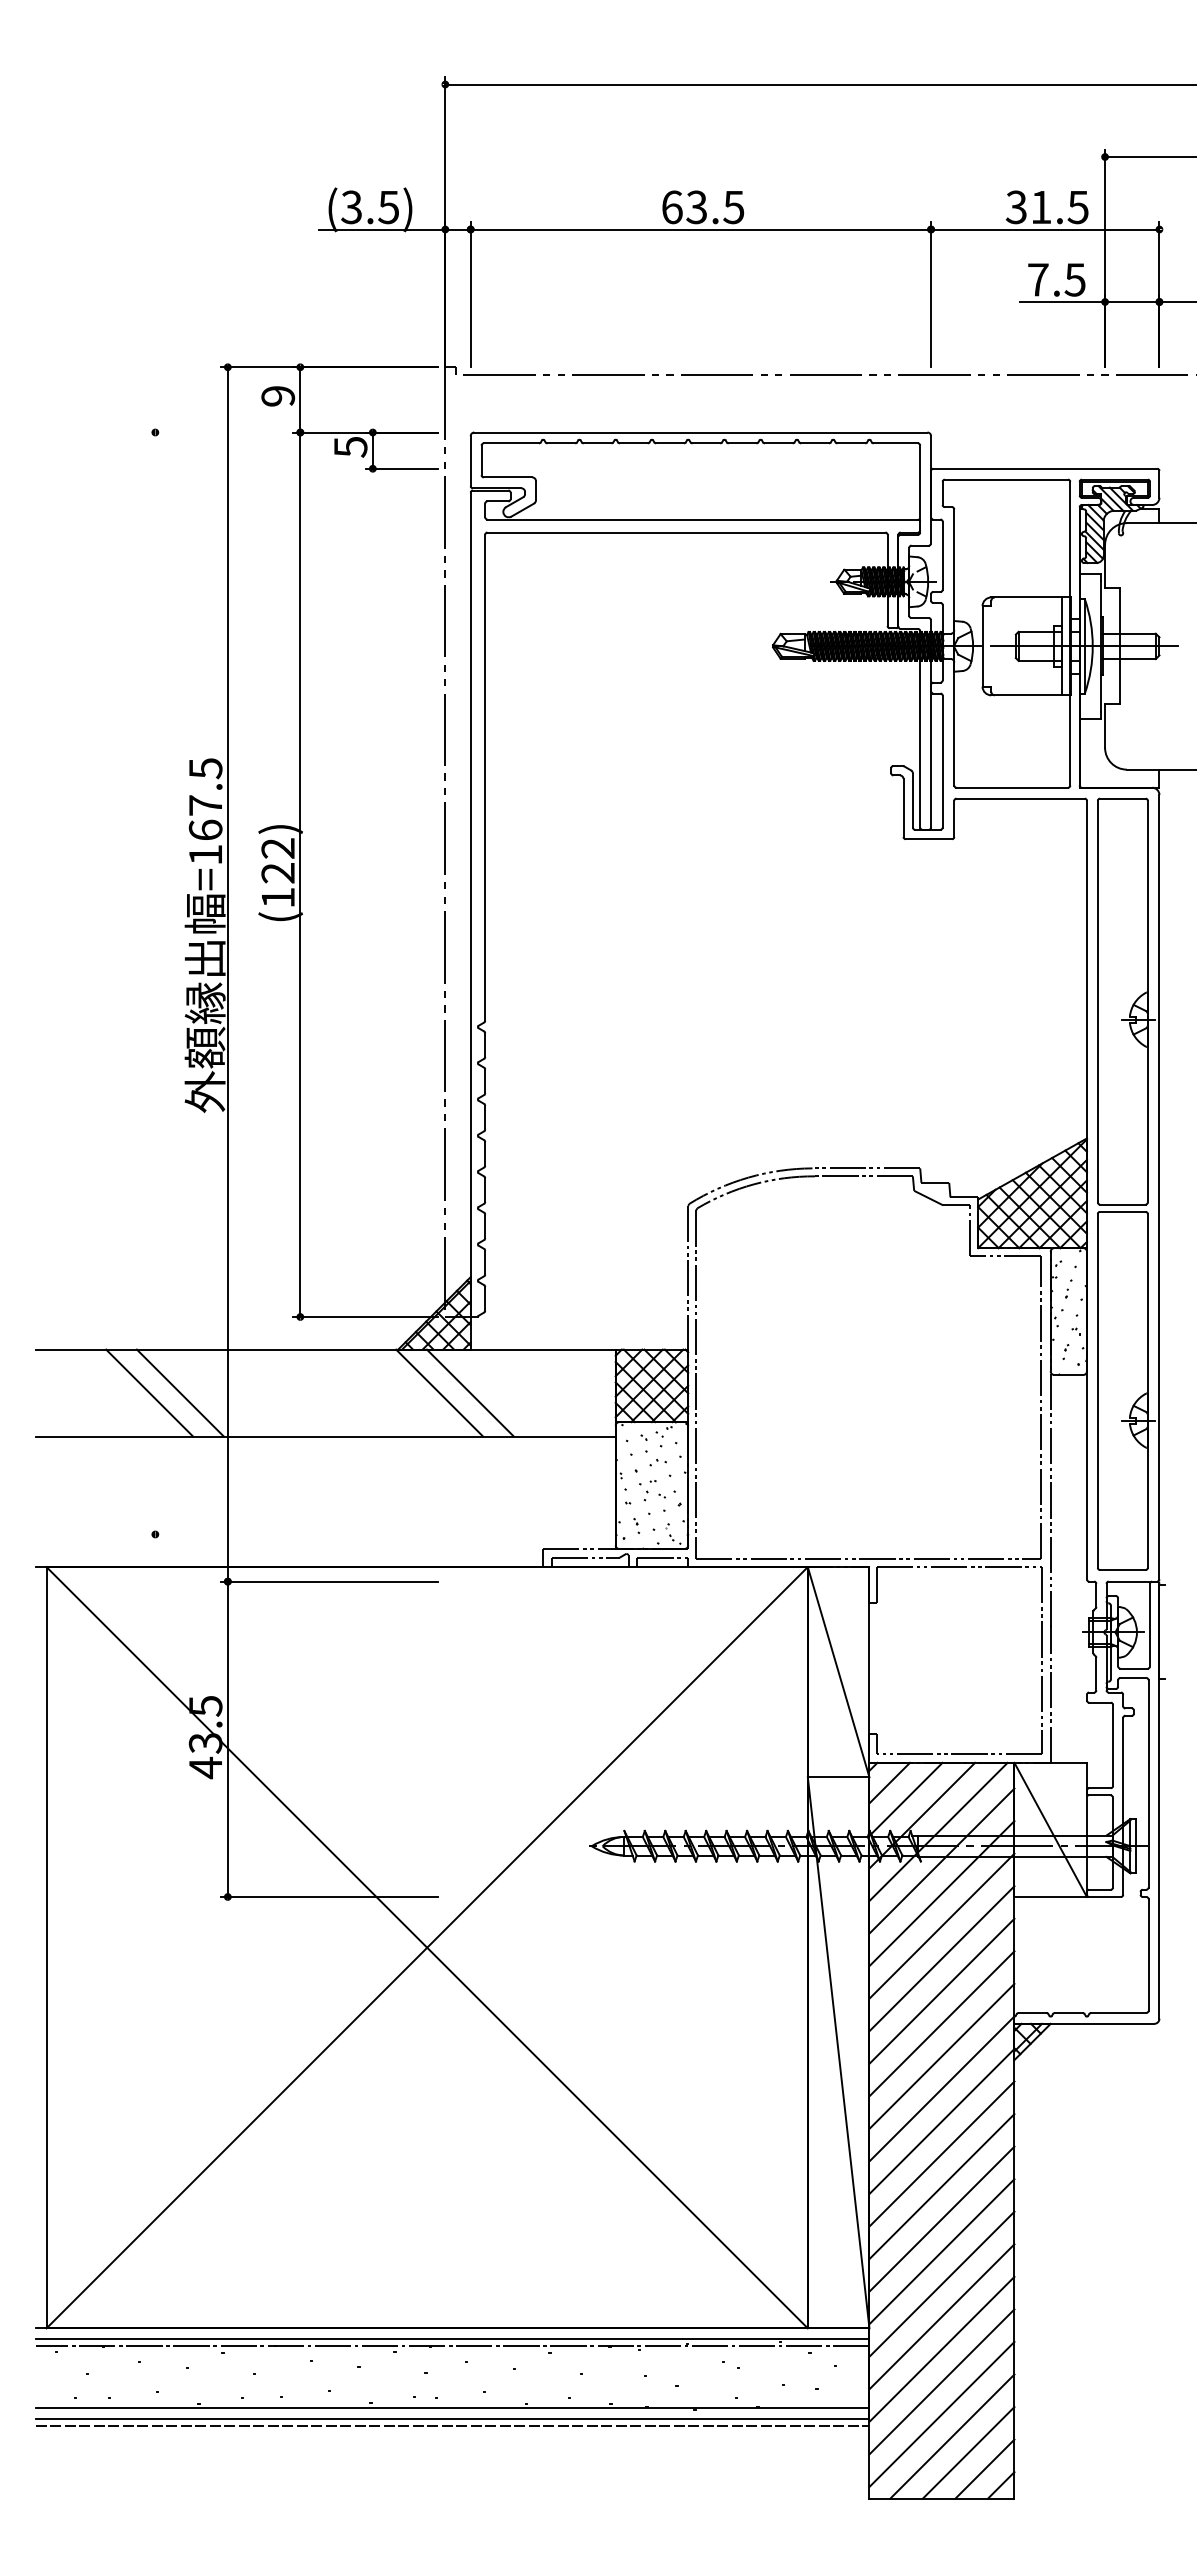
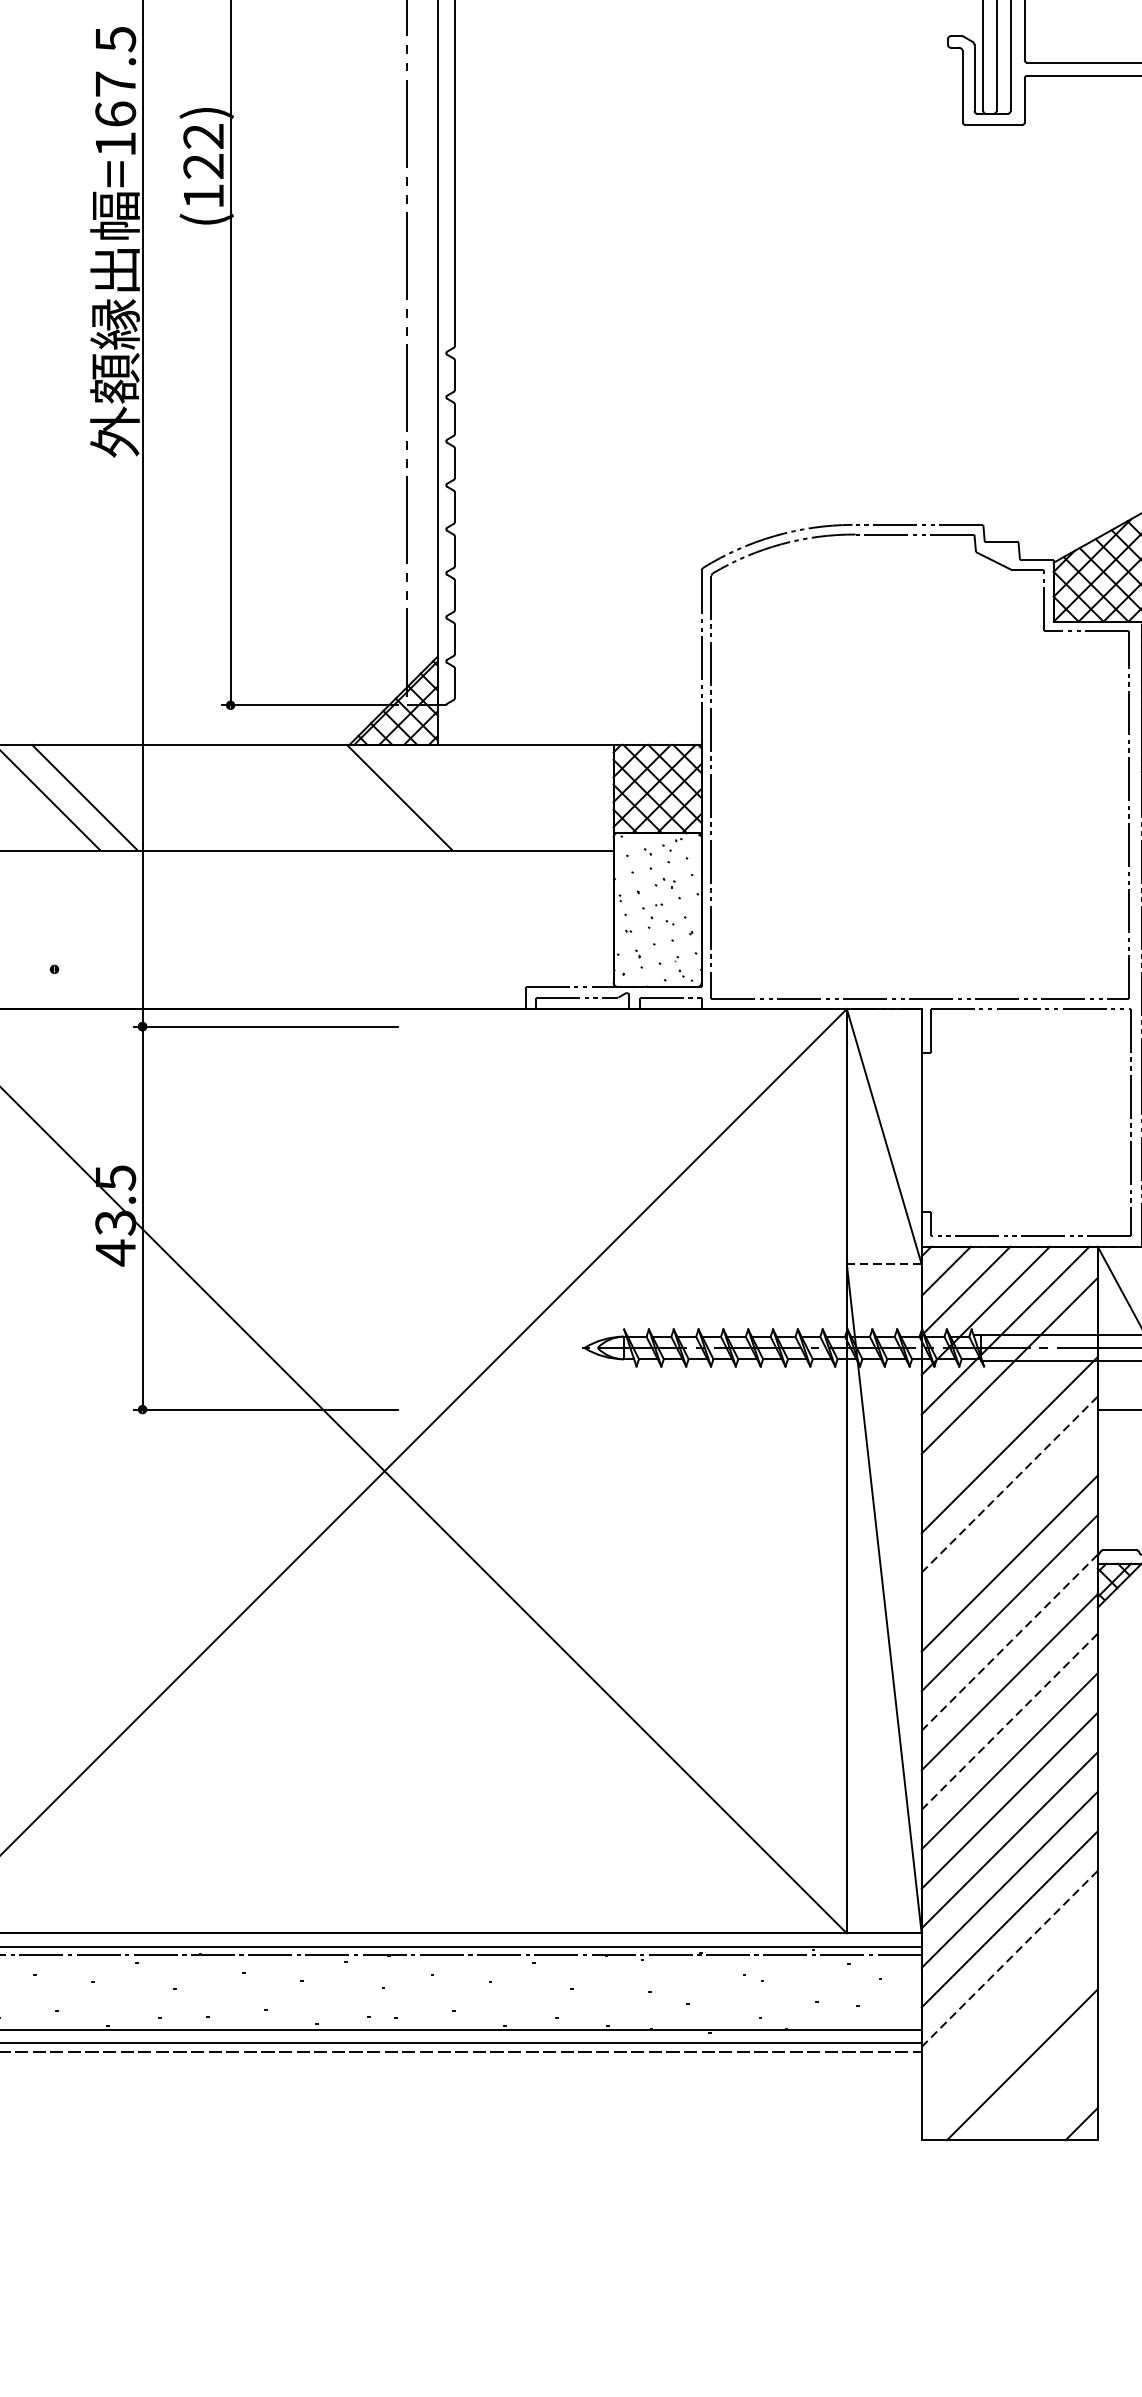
line: (469, 1392) -> (436, 797), removed
line: (838, 1777) -> (884, 1264), solid -> dashed
line: (941, 1893) -> (1009, 1405), removed
line: (941, 1958) -> (1009, 1484), solid -> dashed
line: (941, 1990) -> (1009, 1523), removed
line: (941, 2088) -> (1009, 1642), solid -> dashed
line: (941, 2154) -> (1009, 1722), solid -> dashed
line: (941, 2349) -> (1009, 1959), solid -> dashed
line: (941, 2381) -> (1009, 1997), removed
line: (941, 2413) -> (1009, 2036), removed
line: (968, 2452) -> (1041, 2084), removed
line: (984, 2468) -> (1061, 2103), removed

